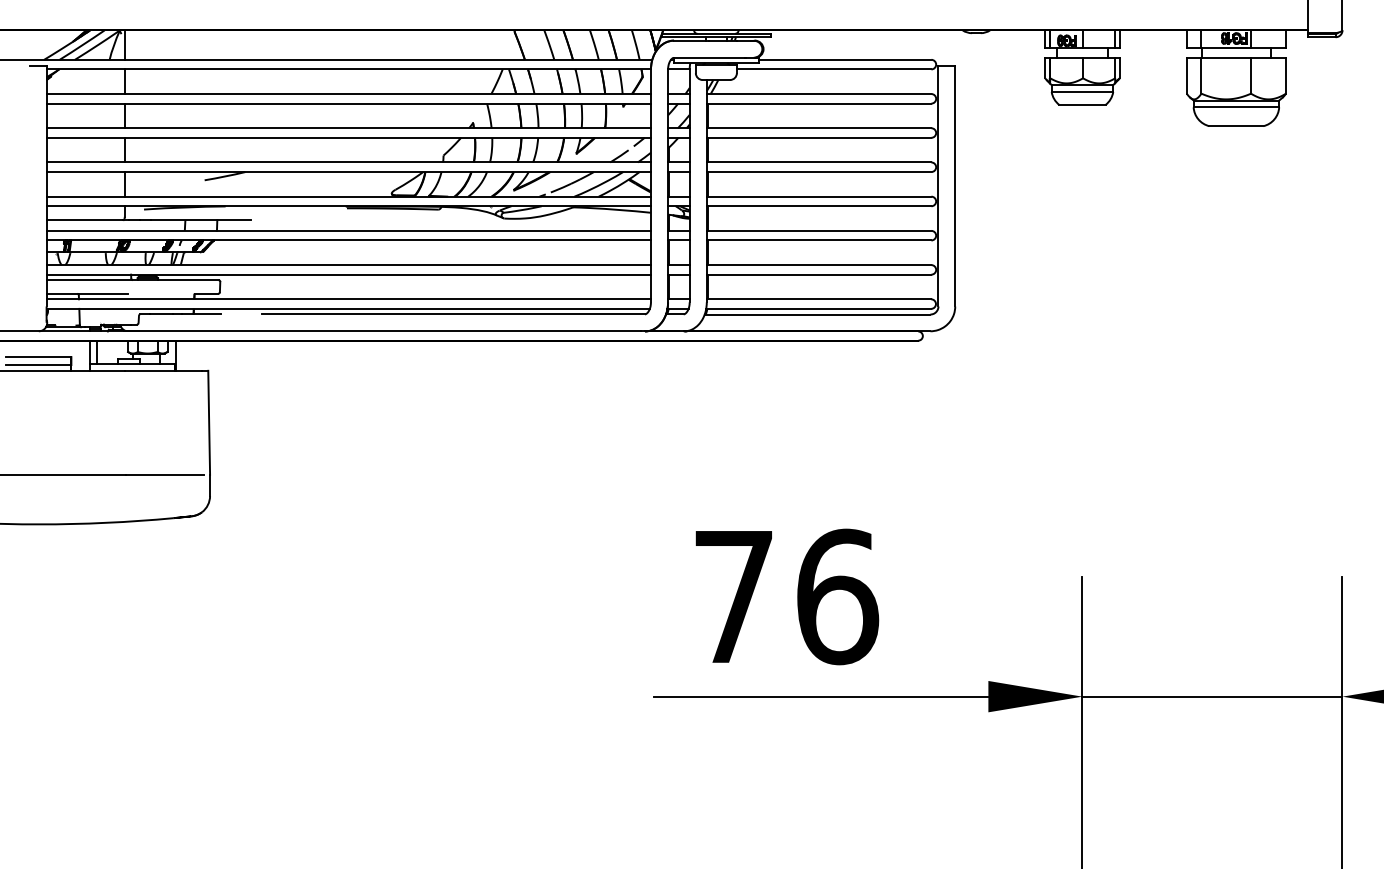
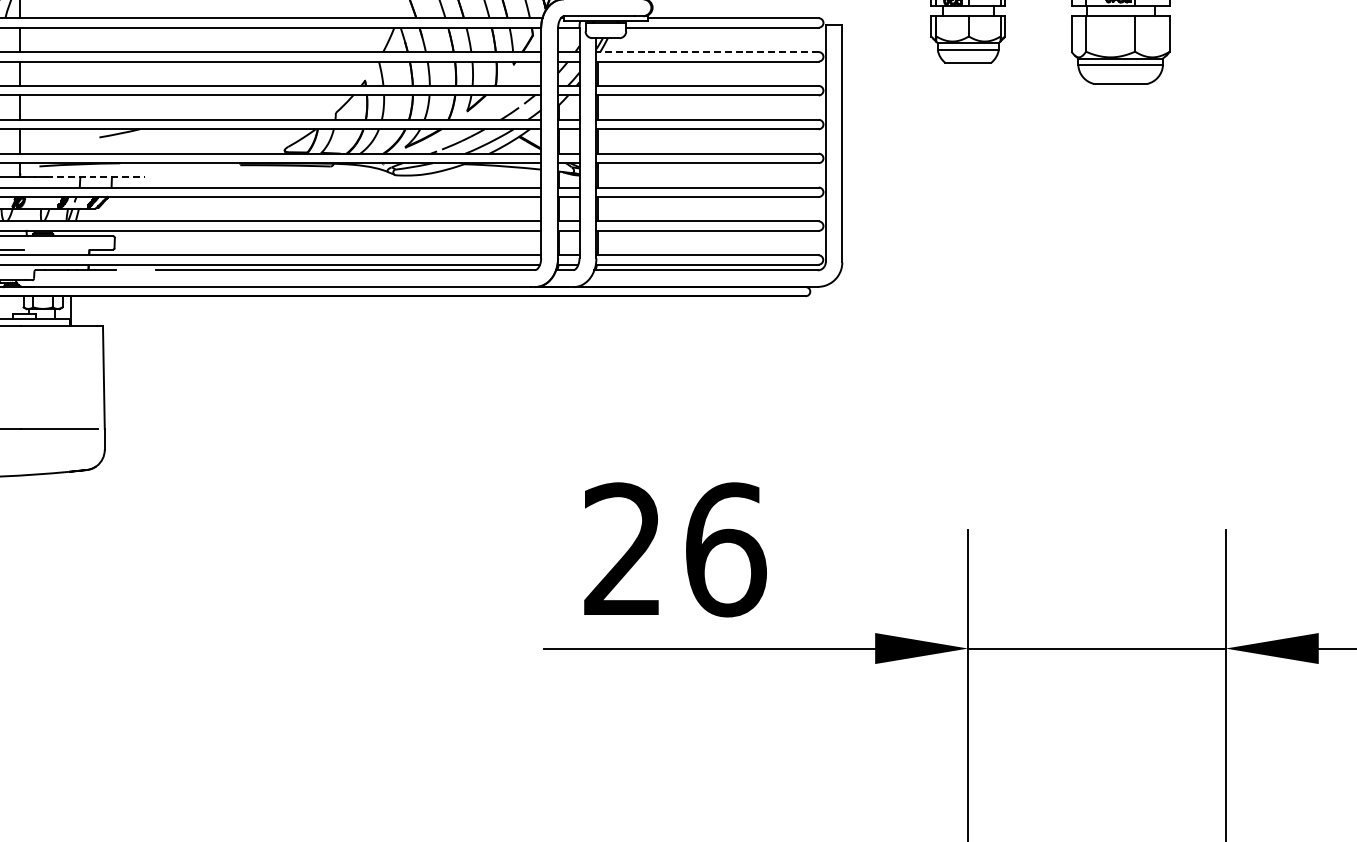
line: (818, 94) -> (706, 52), solid -> dashed
line: (201, 220) -> (96, 177), solid -> dashed
text: (732, 595) -> (621, 548), 76 -> 26

